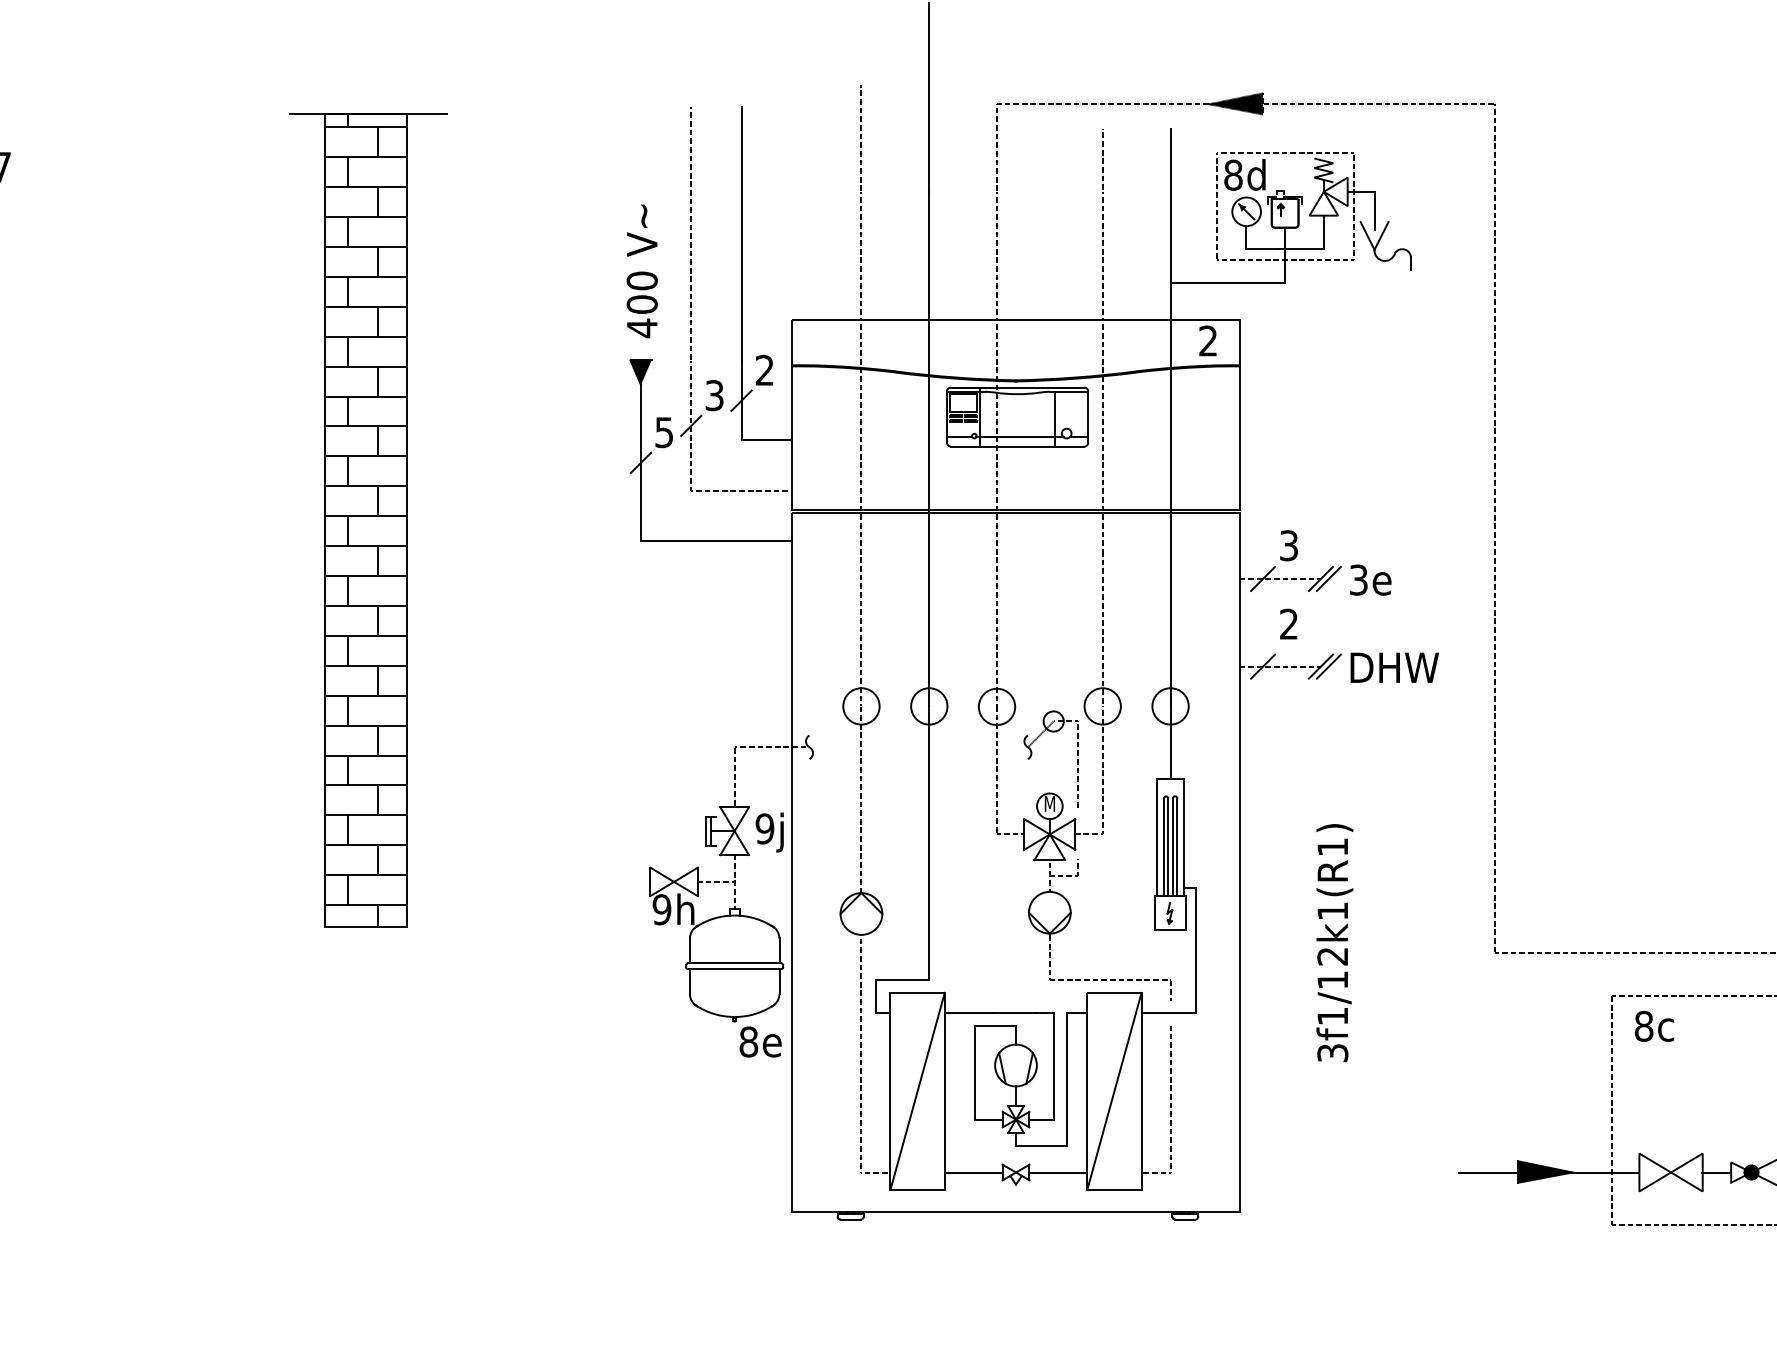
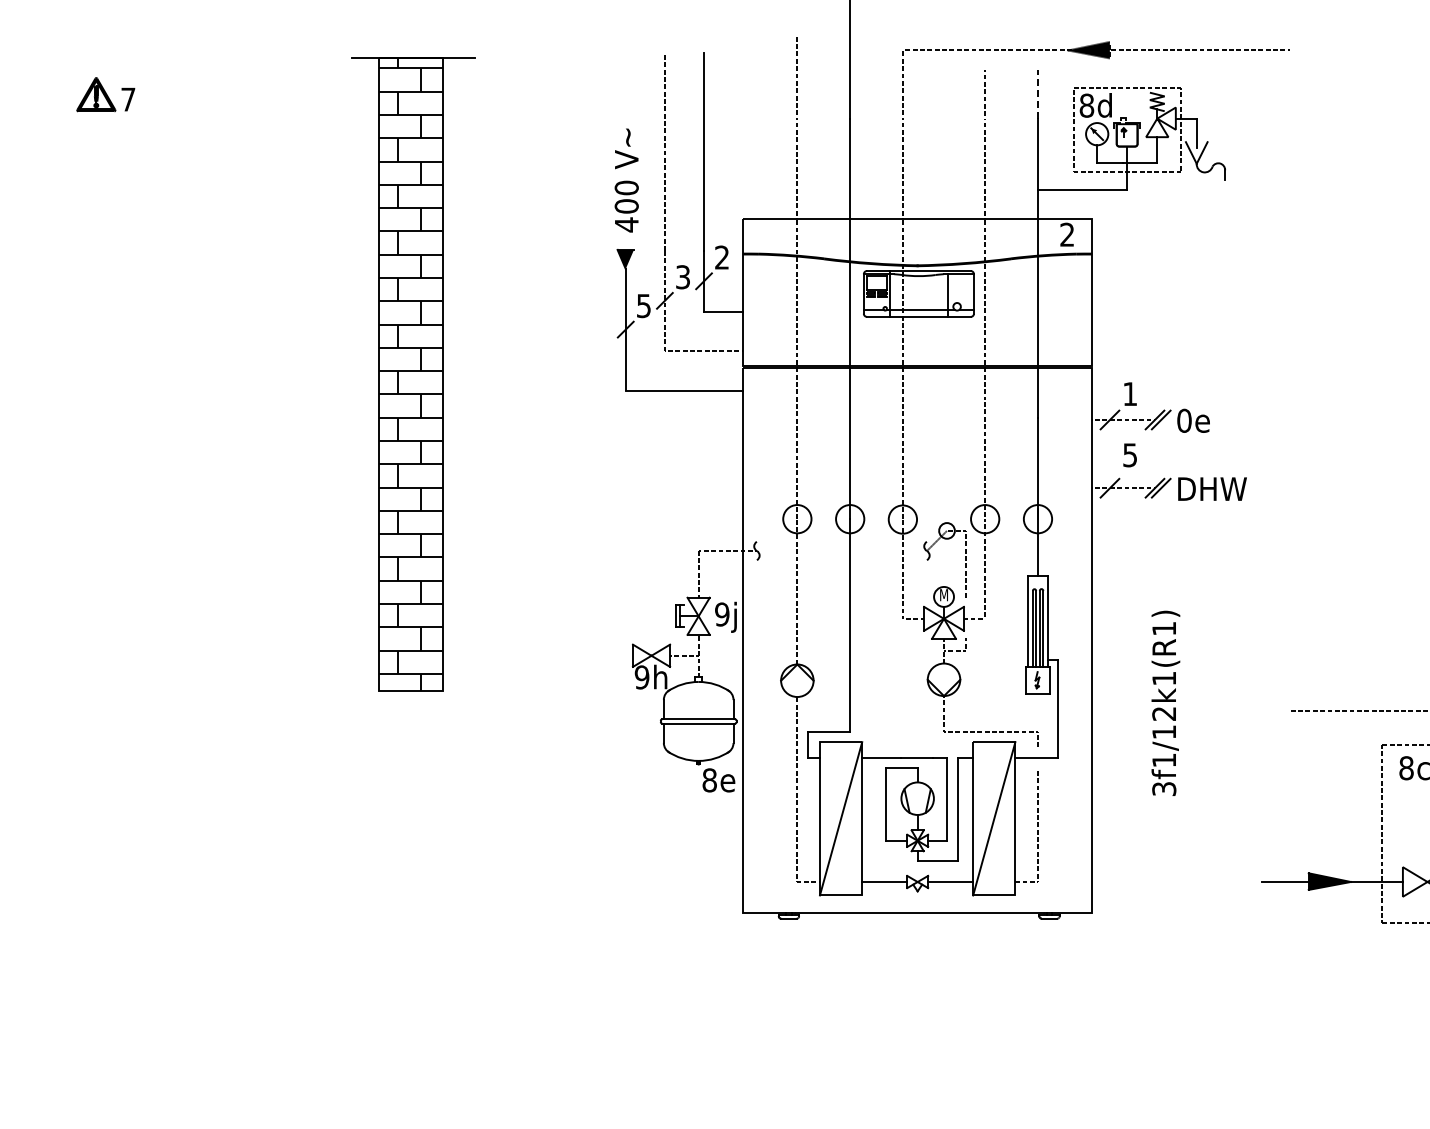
line: (1171, 160) -> (1038, 94), solid -> dashed
line: (1494, 528) -> (1290, 380), removed
text: (1289, 546) -> (1130, 394), 3 -> 1
text: (1358, 579) -> (1184, 420), 3e -> 0e
text: (1288, 624) -> (1129, 455), 2 -> 5

